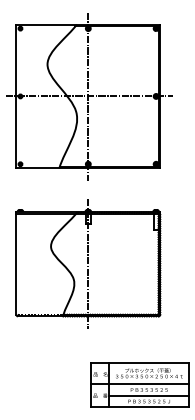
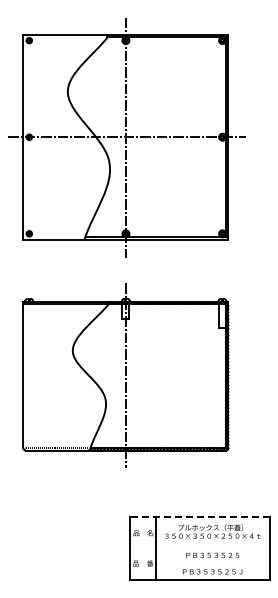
line: (139, 362) -> (199, 516), solid -> dashed
line: (139, 384) -> (199, 547), removed
line: (149, 395) -> (212, 563), removed

